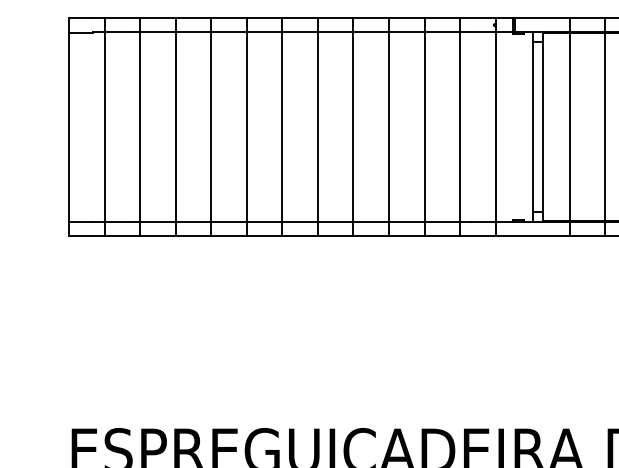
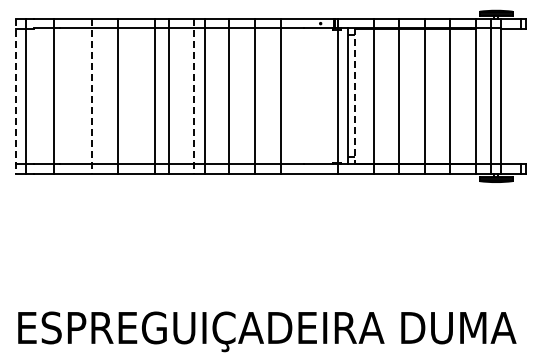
line: (69, 127) -> (16, 96), solid -> dashed
line: (104, 127) -> (25, 96), moved
line: (140, 127) -> (54, 96), moved
line: (175, 127) -> (92, 96), solid -> dashed
line: (247, 127) -> (155, 96), moved
line: (318, 127) -> (194, 96), solid -> dashed
line: (353, 127) -> (204, 96), moved
line: (388, 127) -> (228, 96), moved
line: (424, 127) -> (255, 96), moved
line: (459, 127) -> (280, 96), moved
line: (496, 127) -> (338, 96), moved
line: (542, 127) -> (354, 96), solid -> dashed

